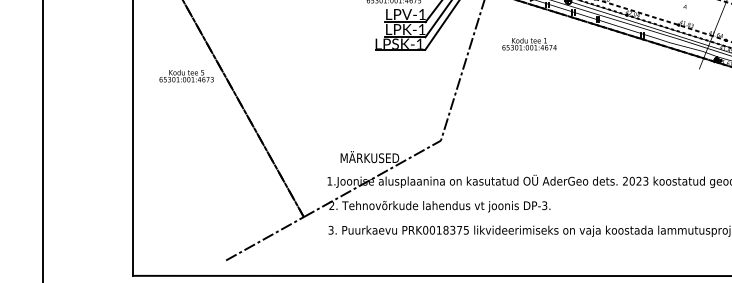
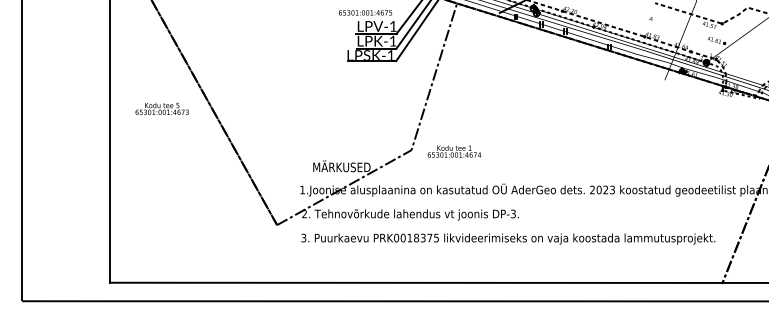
text: (528, 44) -> (453, 151), moved
text: (185, 75) -> (161, 108), moved
line: (264, 238) -> (238, 246), removed

